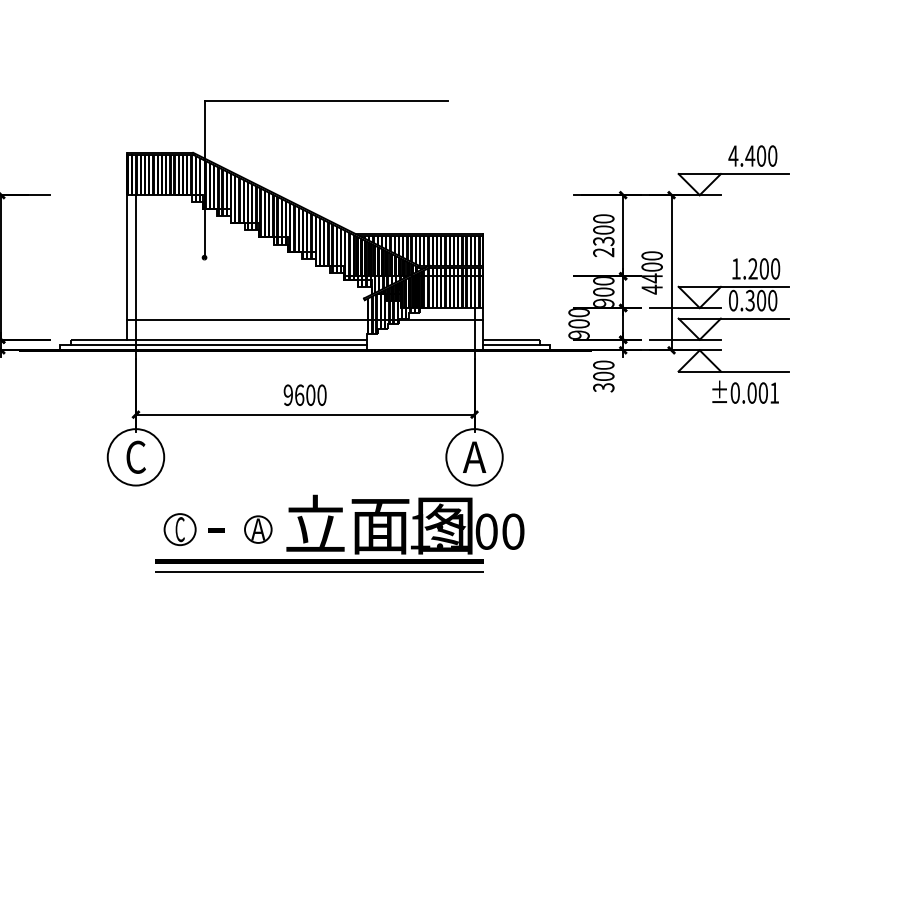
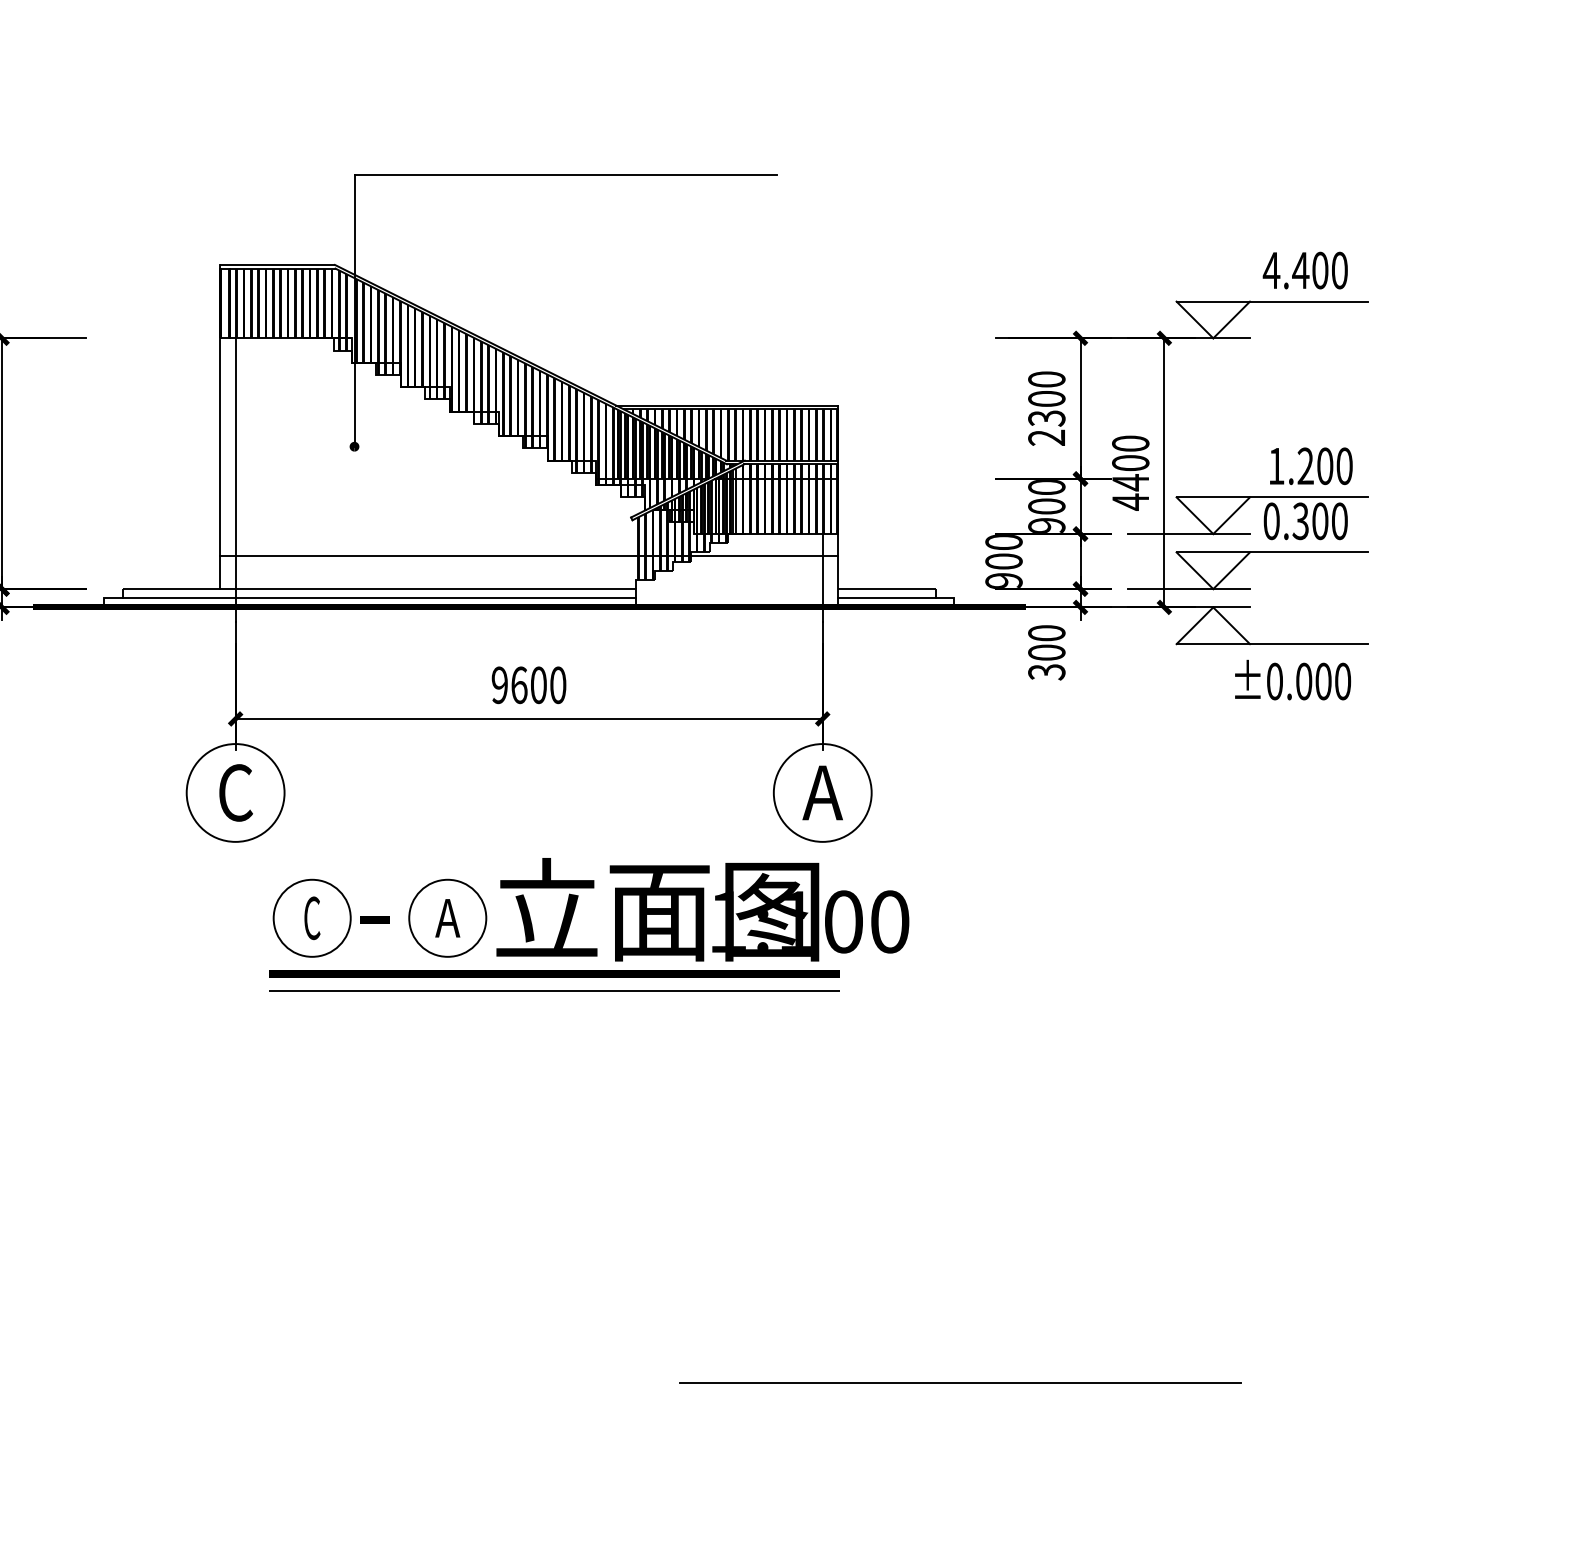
text: (774, 392) -> (1342, 680), ±0.001 -> ±0.000
circle: (179, 529) -> (311, 918), size x1.43
circle: (258, 529) -> (448, 918), size x1.67
line: (553, 797) -> (959, 1382), added

